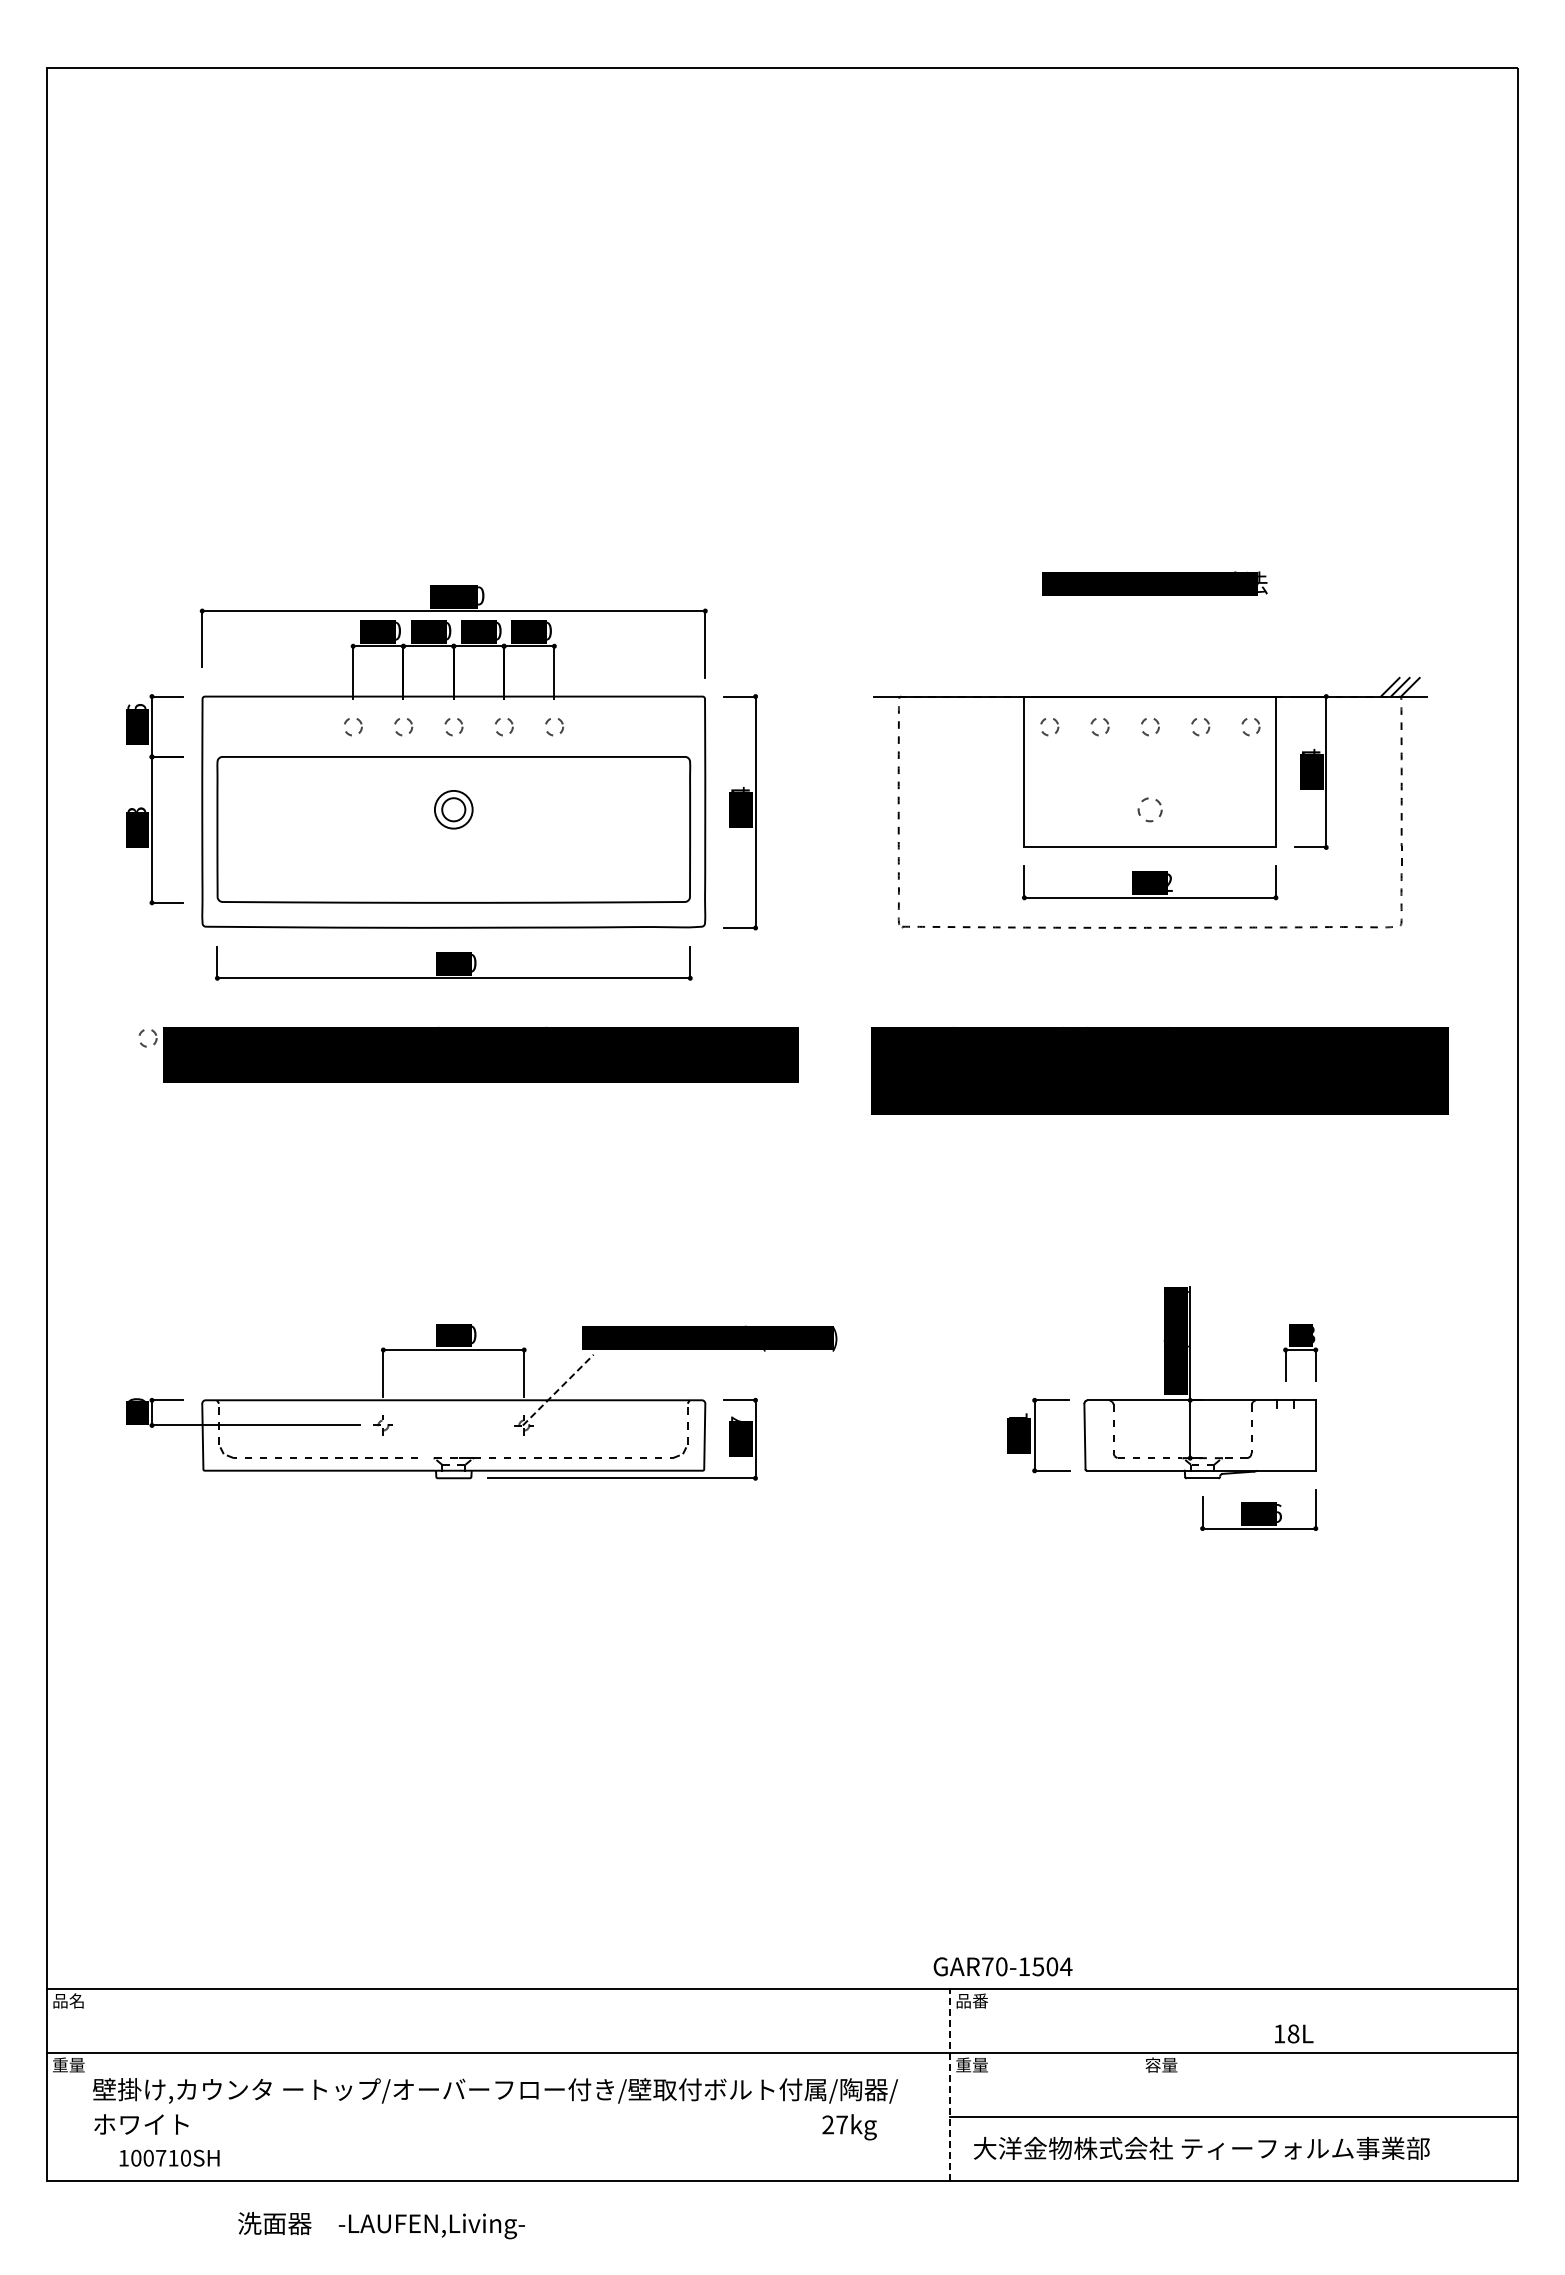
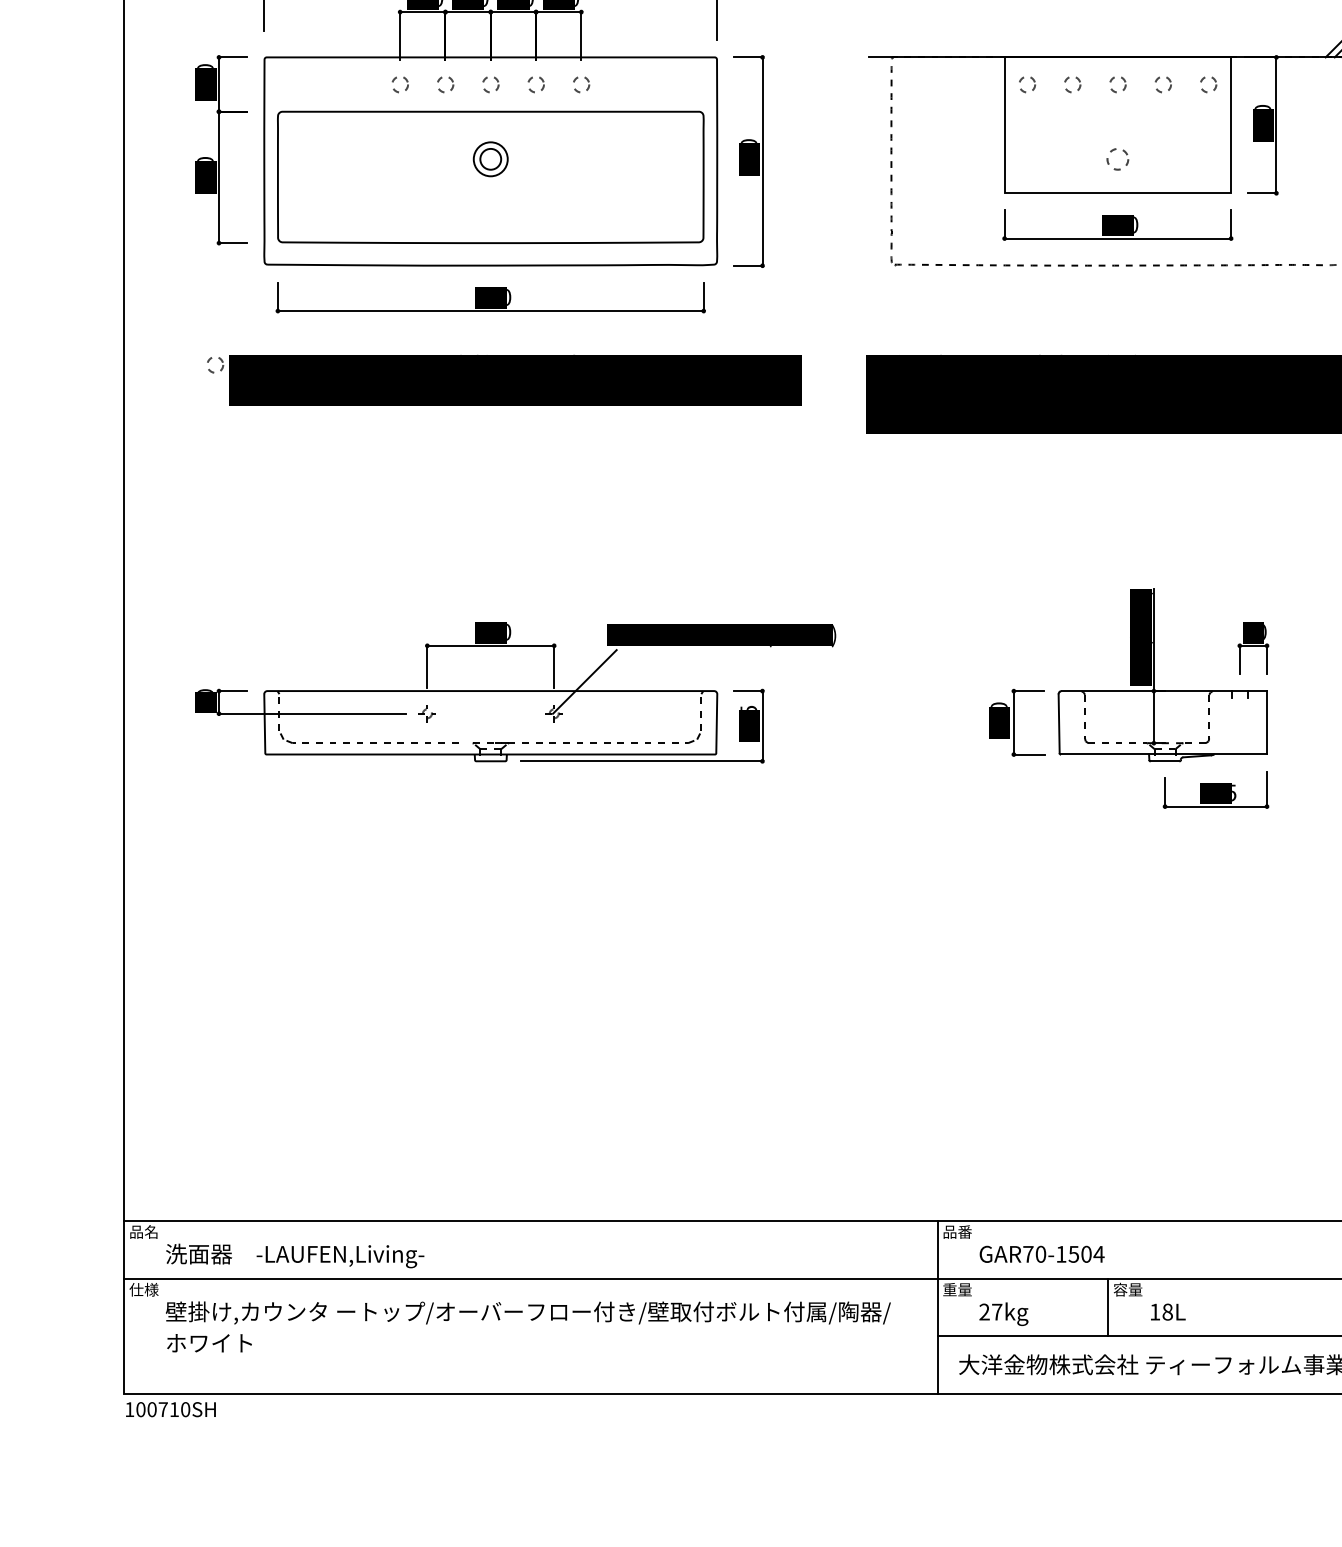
text: (136, 706) -> (205, 66), 126 -> 120
text: (1311, 750) -> (1263, 105), 374 -> 300
text: (740, 789) -> (748, 141), 464 -> 460
text: (137, 809) -> (205, 159), 233 -> 290
text: (1170, 882) -> (1136, 224), 652 -> 500
text: (1314, 1334) -> (1265, 631), 53 -> 60
line: (558, 1389) -> (585, 681), dashed -> solid
text: (1018, 1414) -> (999, 703), 141 -> 140
text: (740, 1418) -> (748, 707), 127 -> 155
text: (1279, 1513) -> (1234, 793), 276 -> 225
text: (1002, 1966) -> (1041, 1254), moved
text: (1294, 2033) -> (1168, 1311), moved
text: (68, 2064) -> (143, 1289), 重量 -> 仕様
line: (950, 2084) -> (938, 1307), dashed -> solid
line: (1139, 2084) -> (1108, 1307), added
text: (849, 2127) -> (1003, 1314), moved
text: (169, 2157) -> (170, 1408), moved
text: (381, 2225) -> (295, 1255), moved

